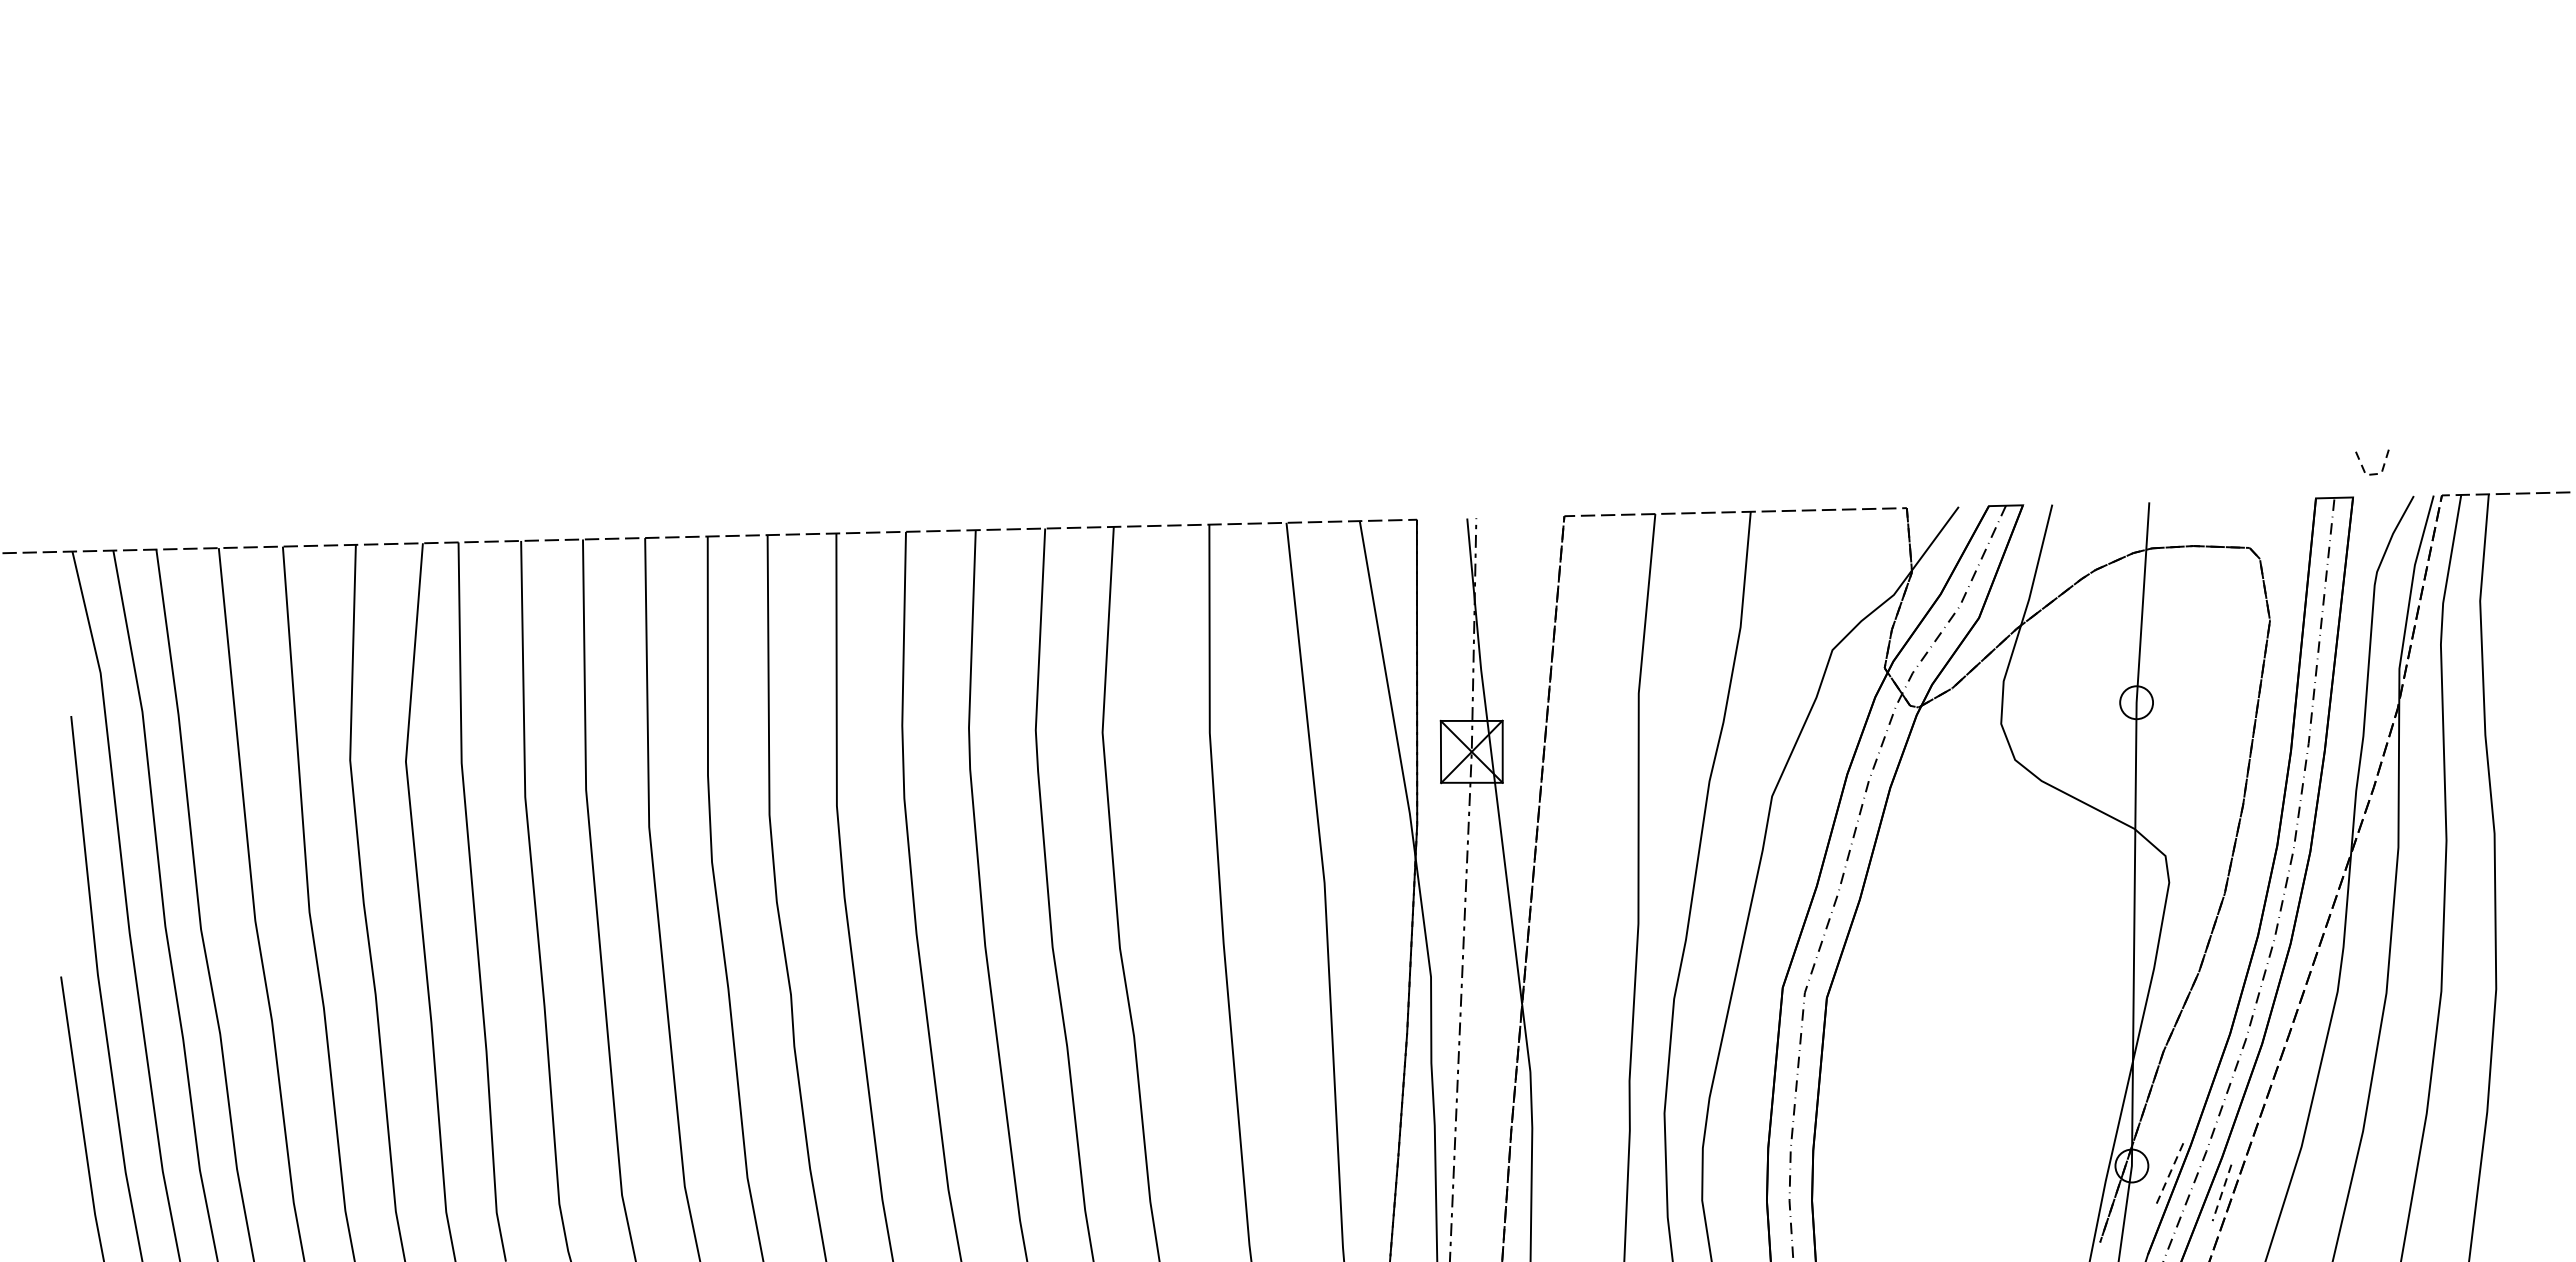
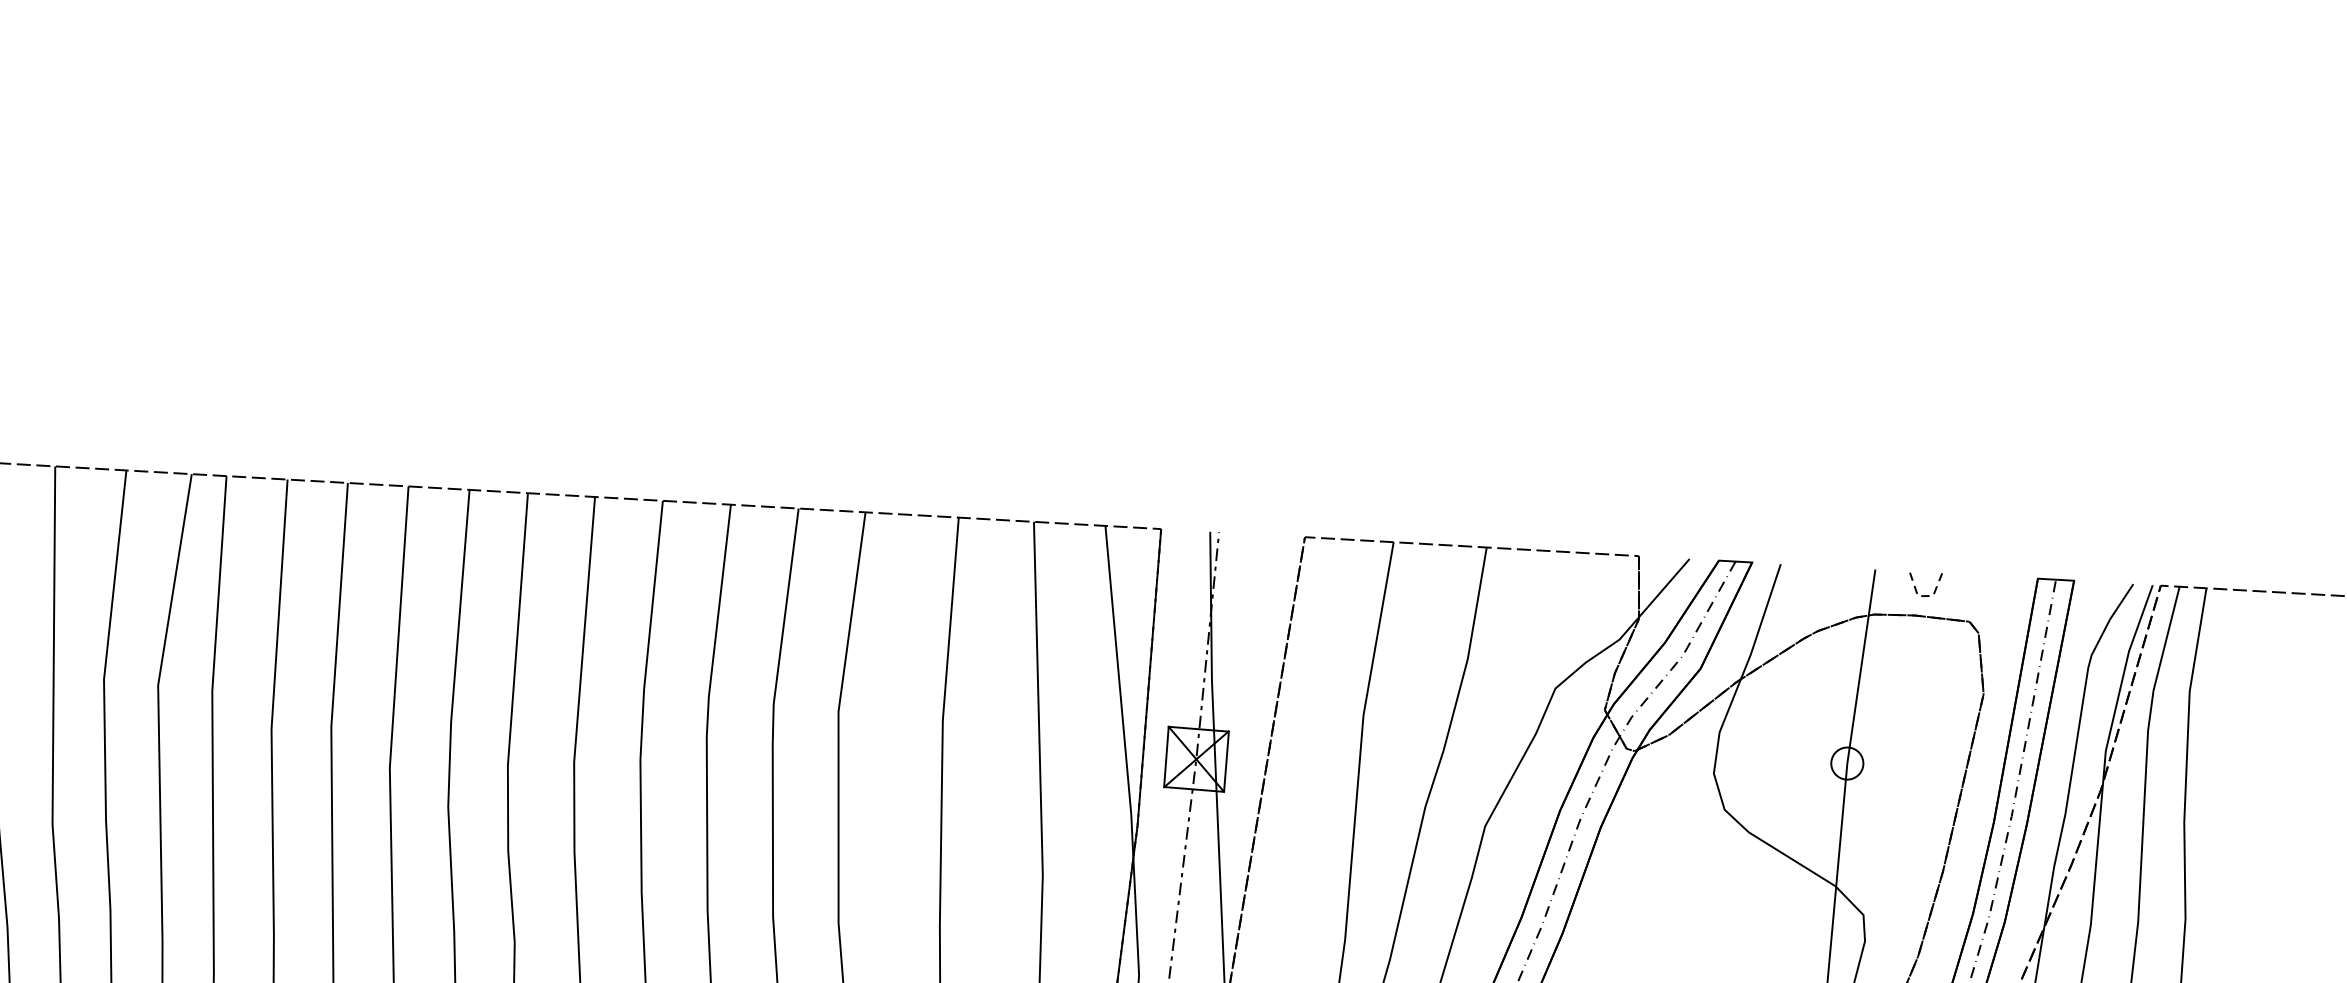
line: (2363, 466) -> (1916, 587), moved

